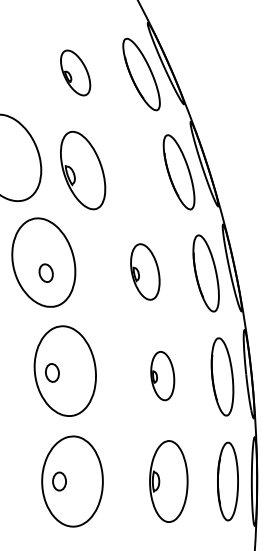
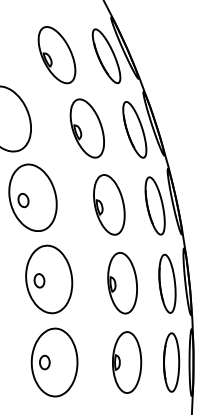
part: (75, 72) -> (56, 54), size x1.67
part: (83, 170) -> (87, 128), moved
part: (145, 271) -> (109, 204), size x1.43
part: (45, 272) -> (22, 199), moved
part: (162, 375) -> (122, 282), size x1.67

